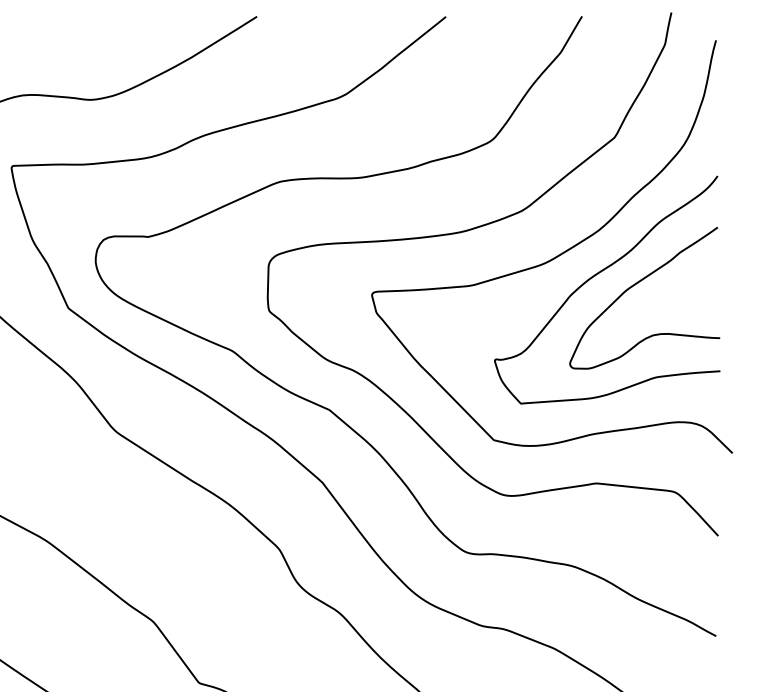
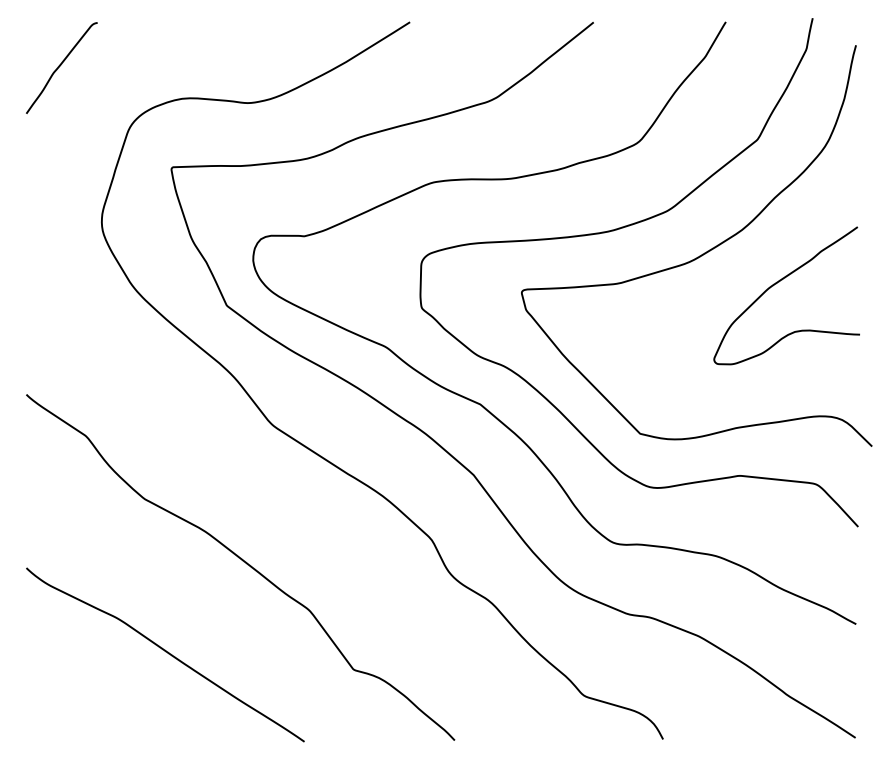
curve: (599, 274) -> (742, 272), removed

